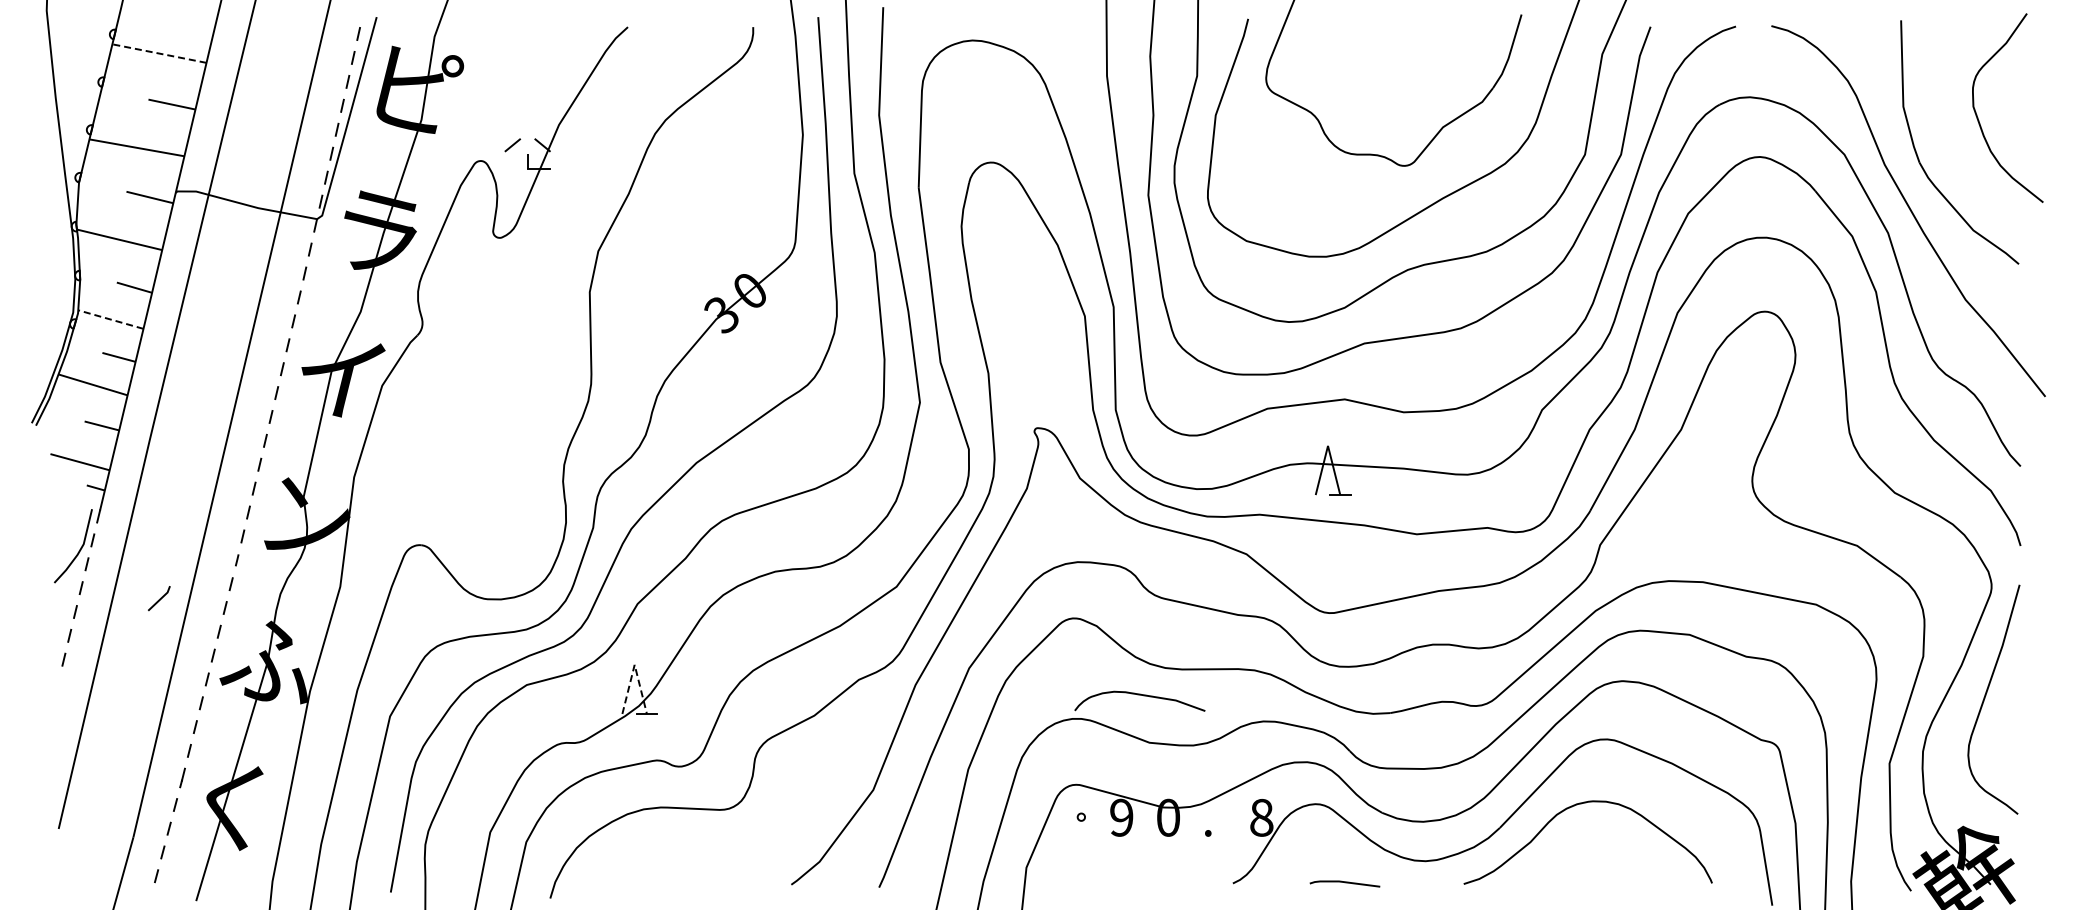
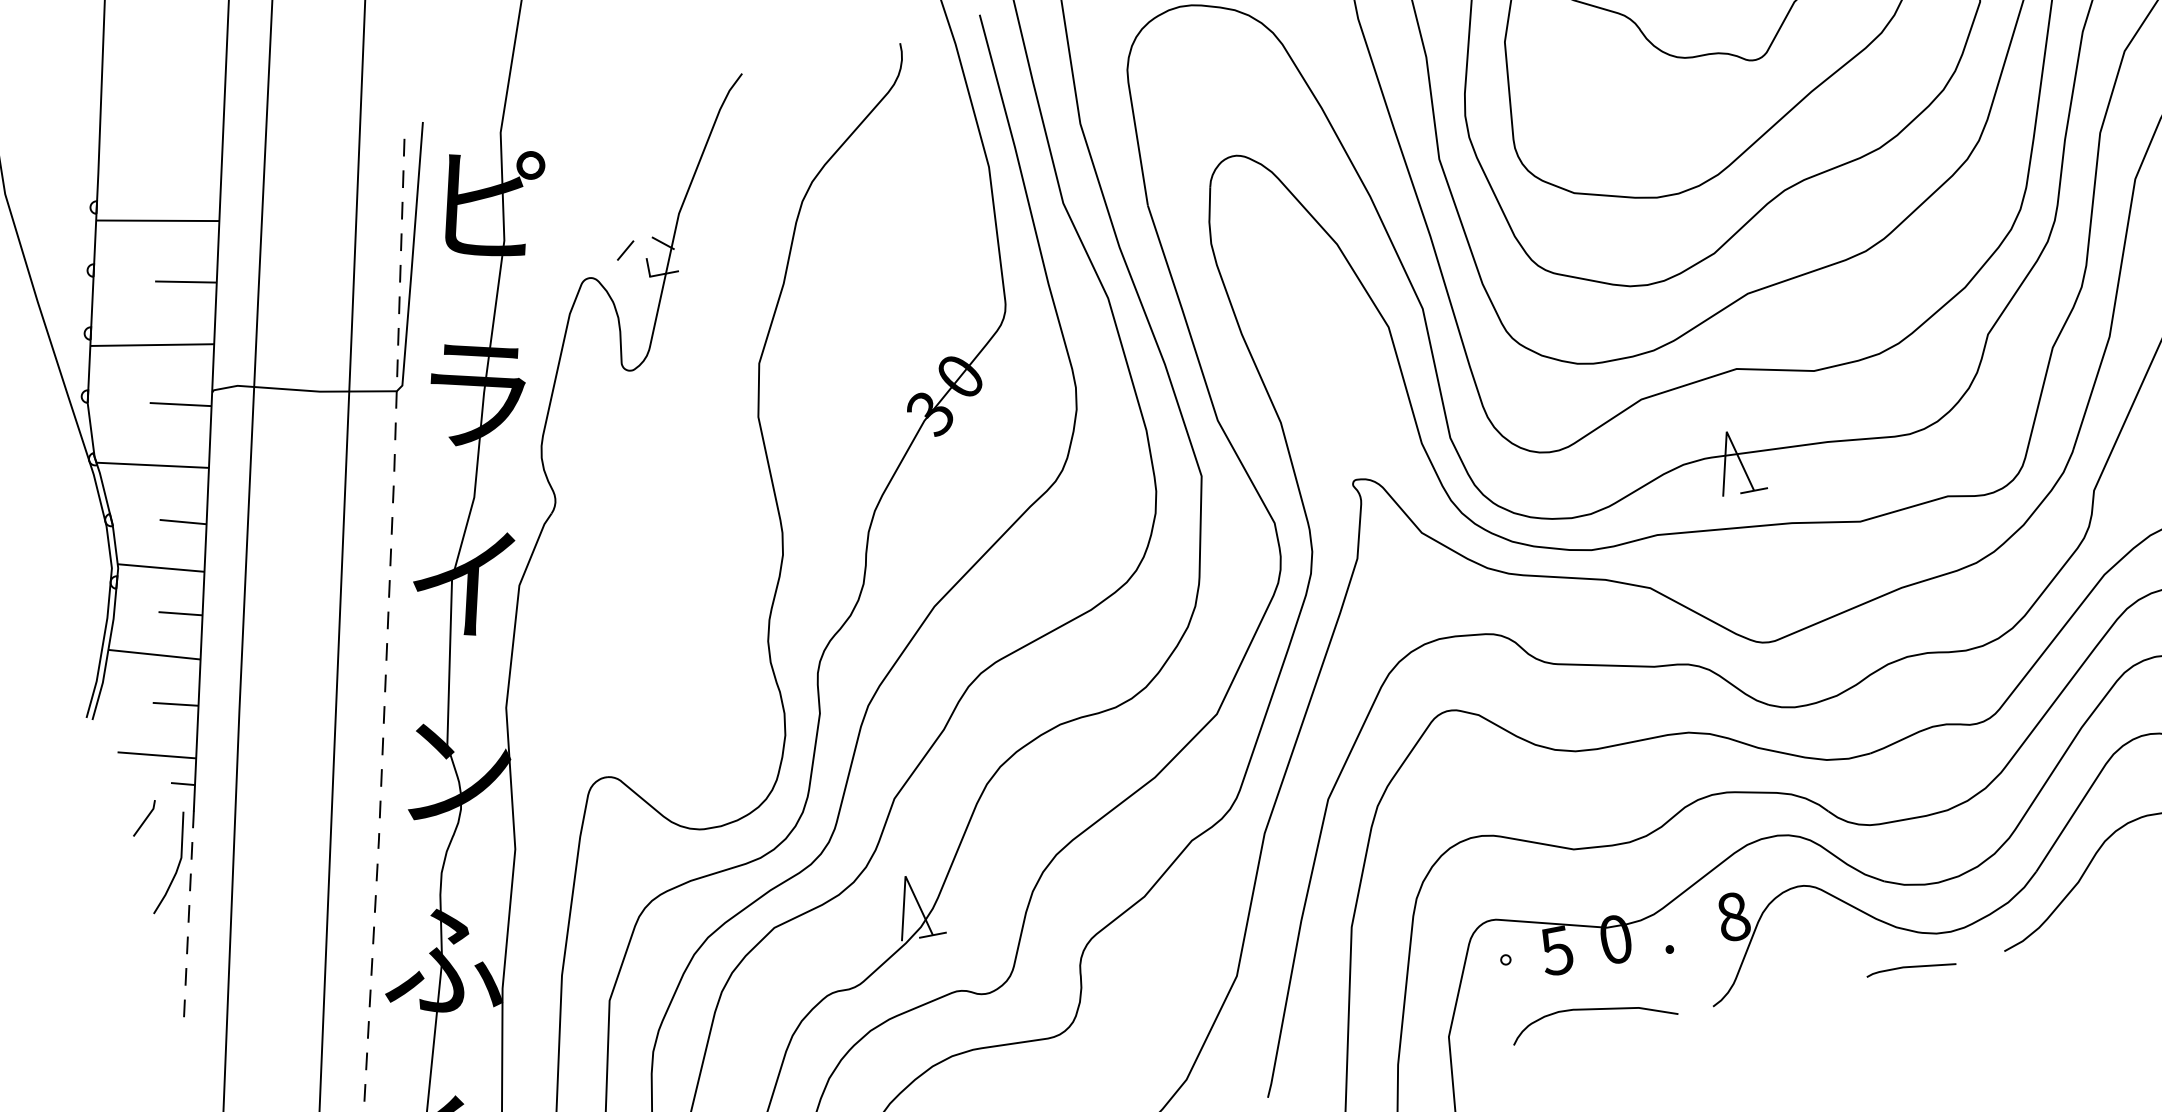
line: (158, 53) -> (156, 220), dashed -> solid
line: (110, 319) -> (160, 568), dashed -> solid
line: (159, 598) -> (144, 818), moved
line: (634, 664) -> (905, 875), dashed -> solid
curve: (1139, 695) -> (1591, 1010), moved
text: (1121, 817) -> (1556, 950), 9 -> 5
curve: (1344, 882) -> (1910, 967), moved

